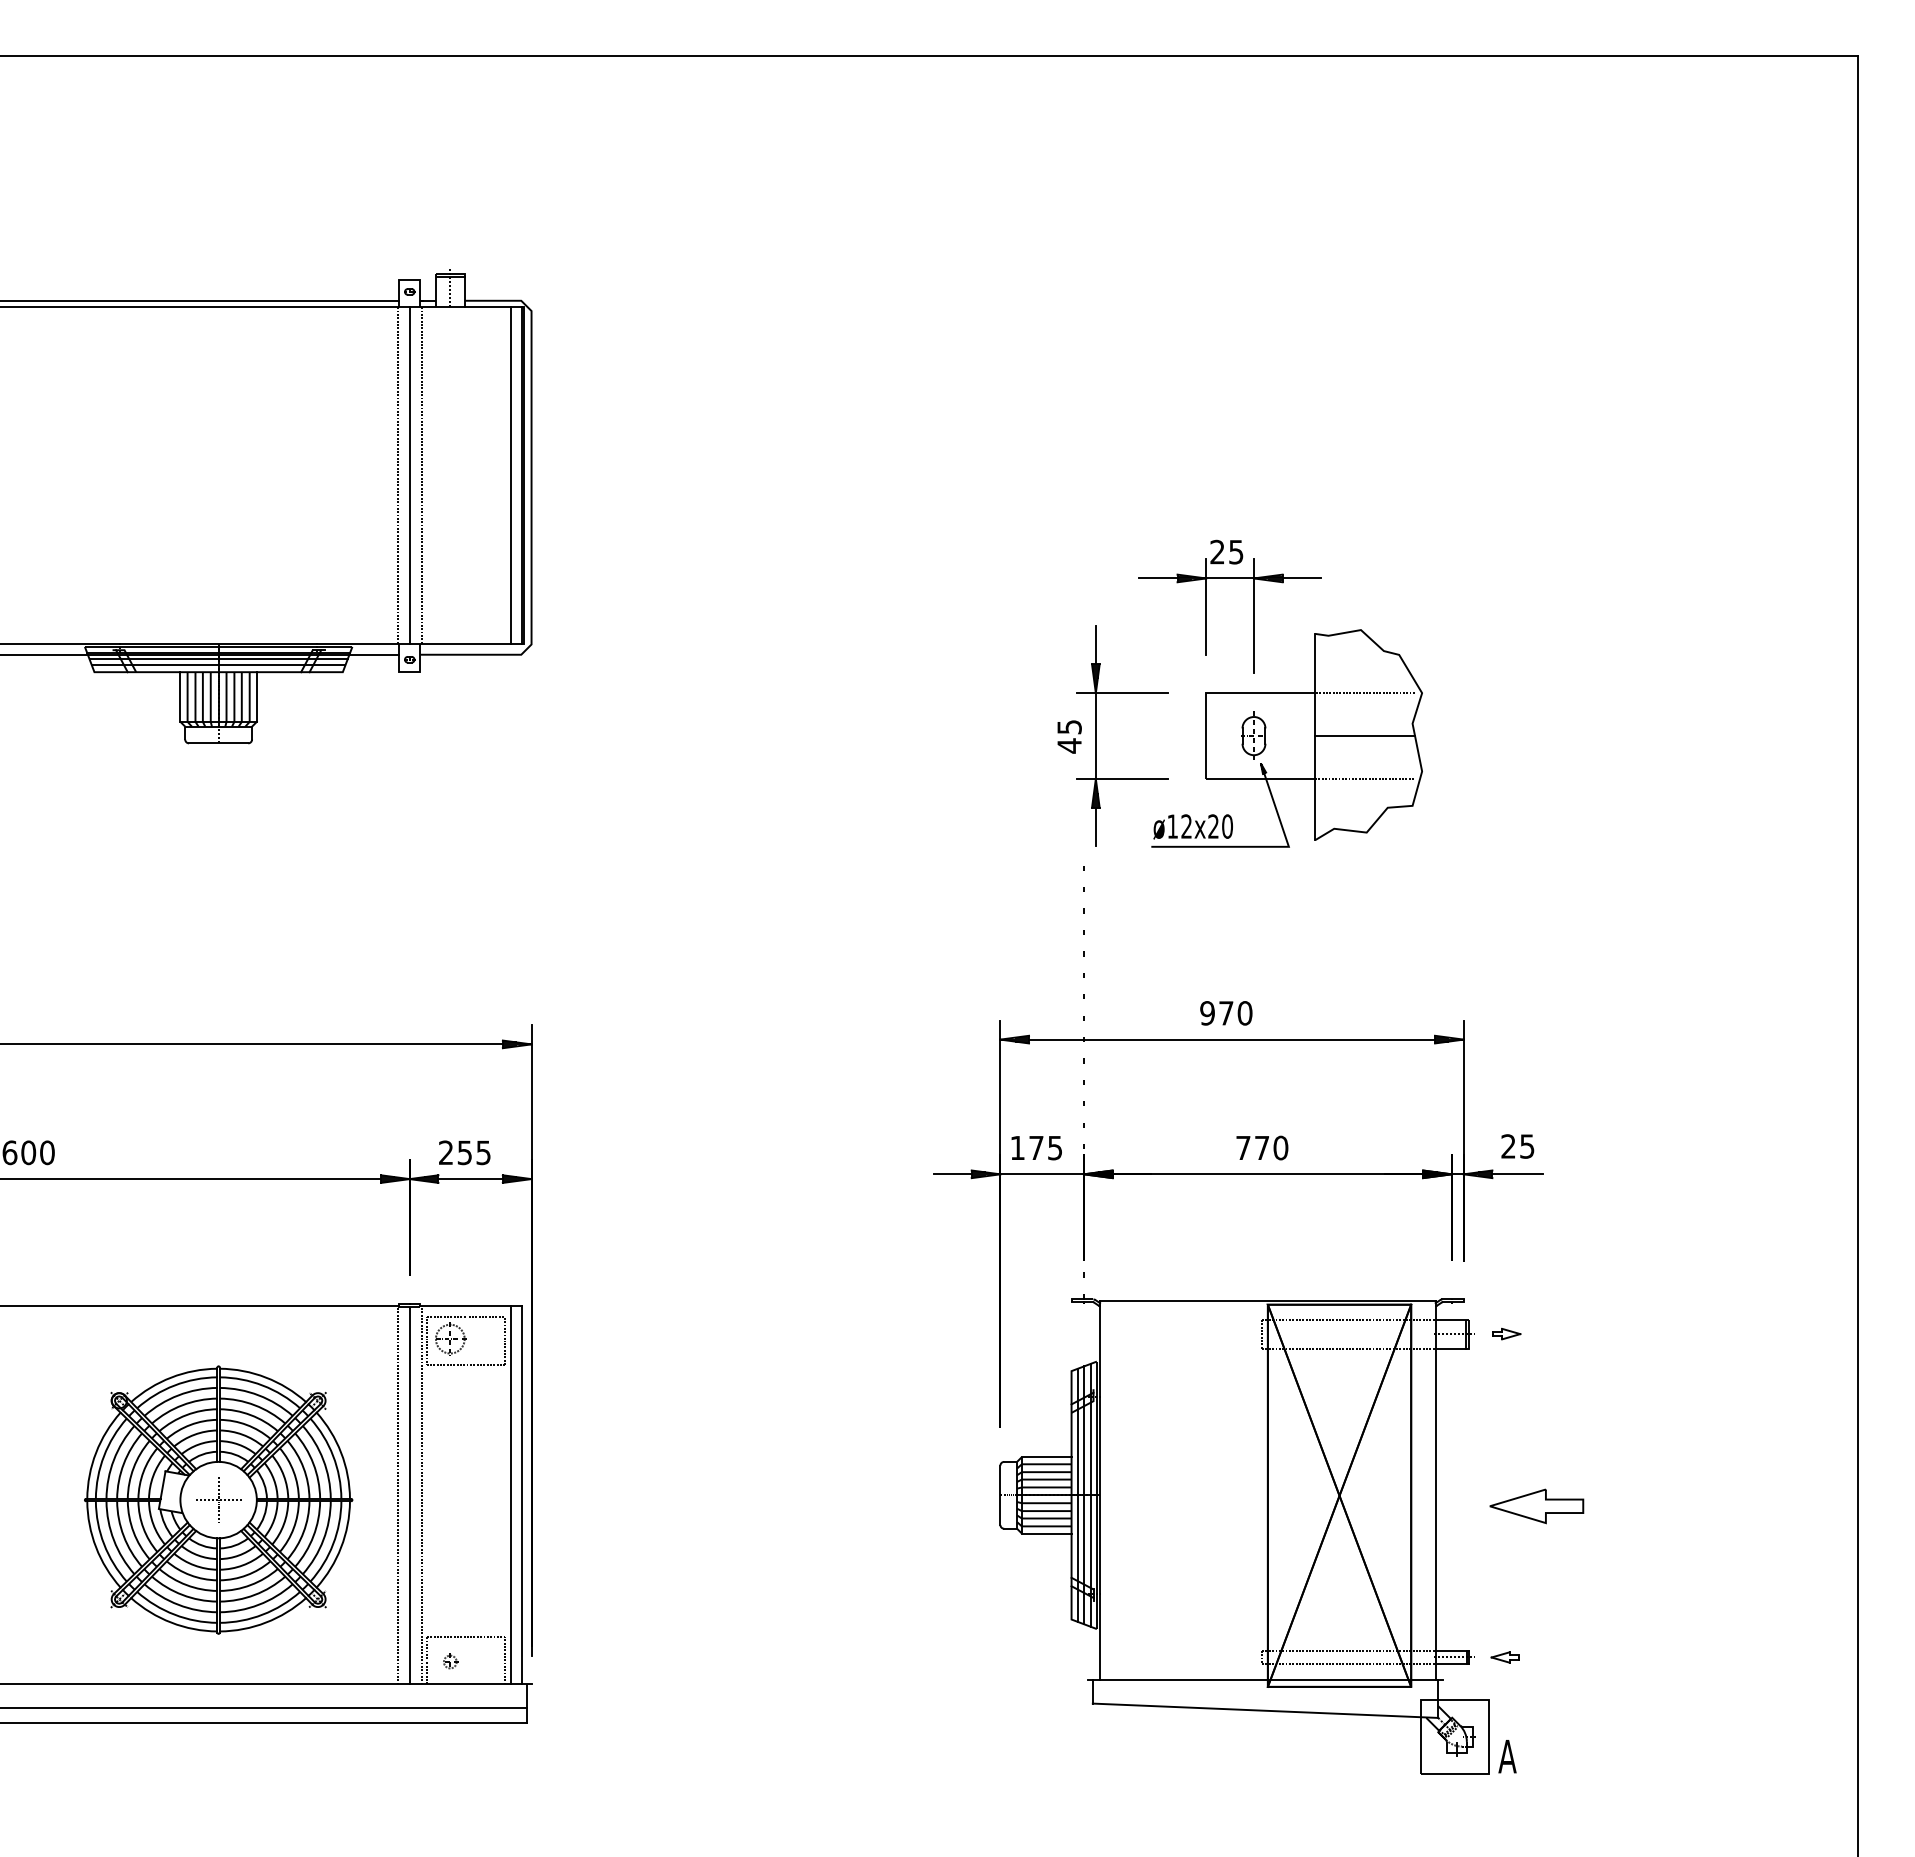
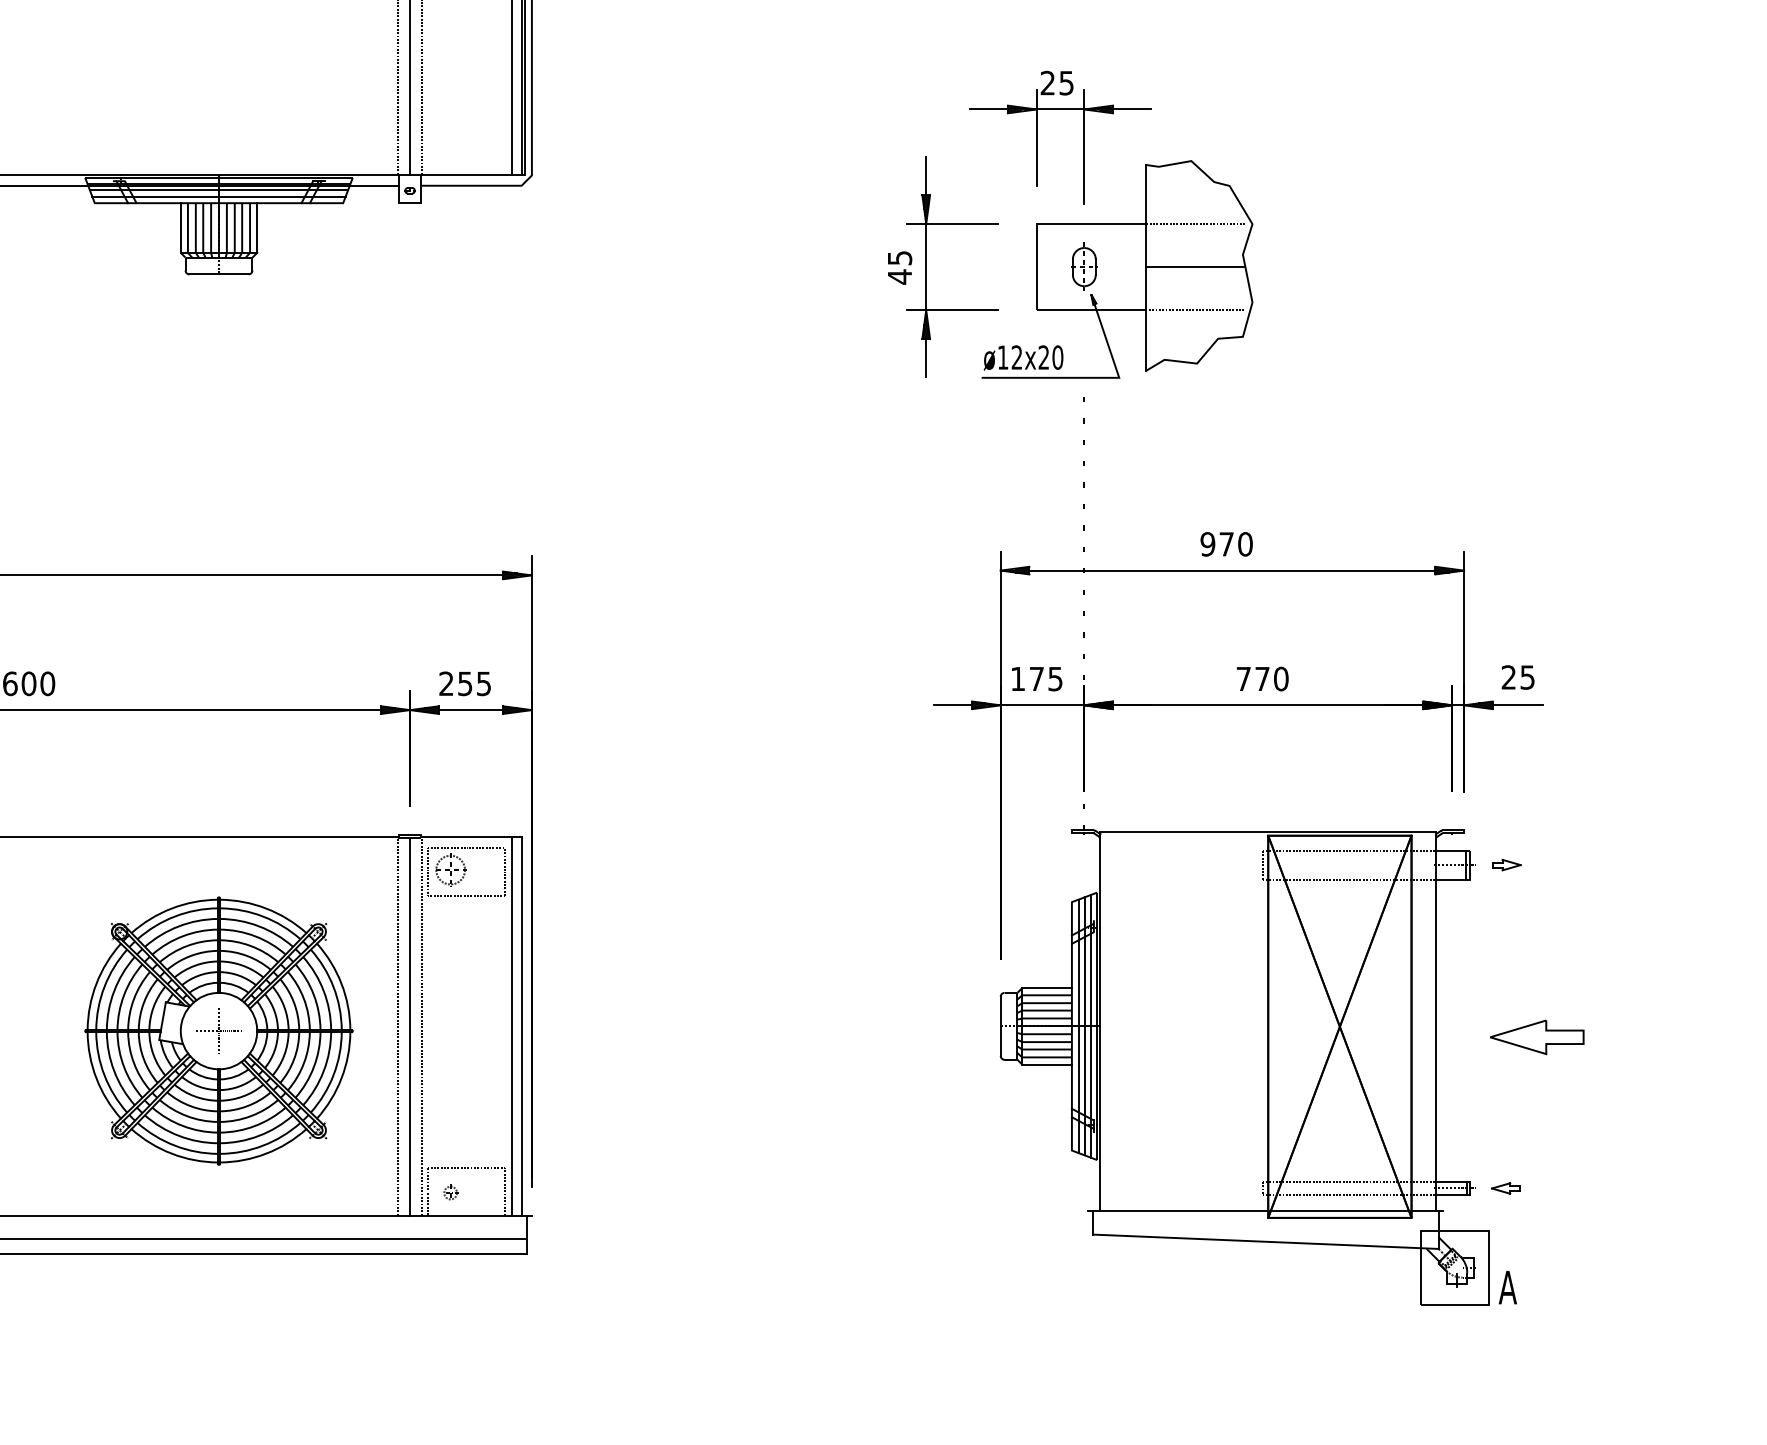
part: (1239, 693) -> (1069, 224), moved

